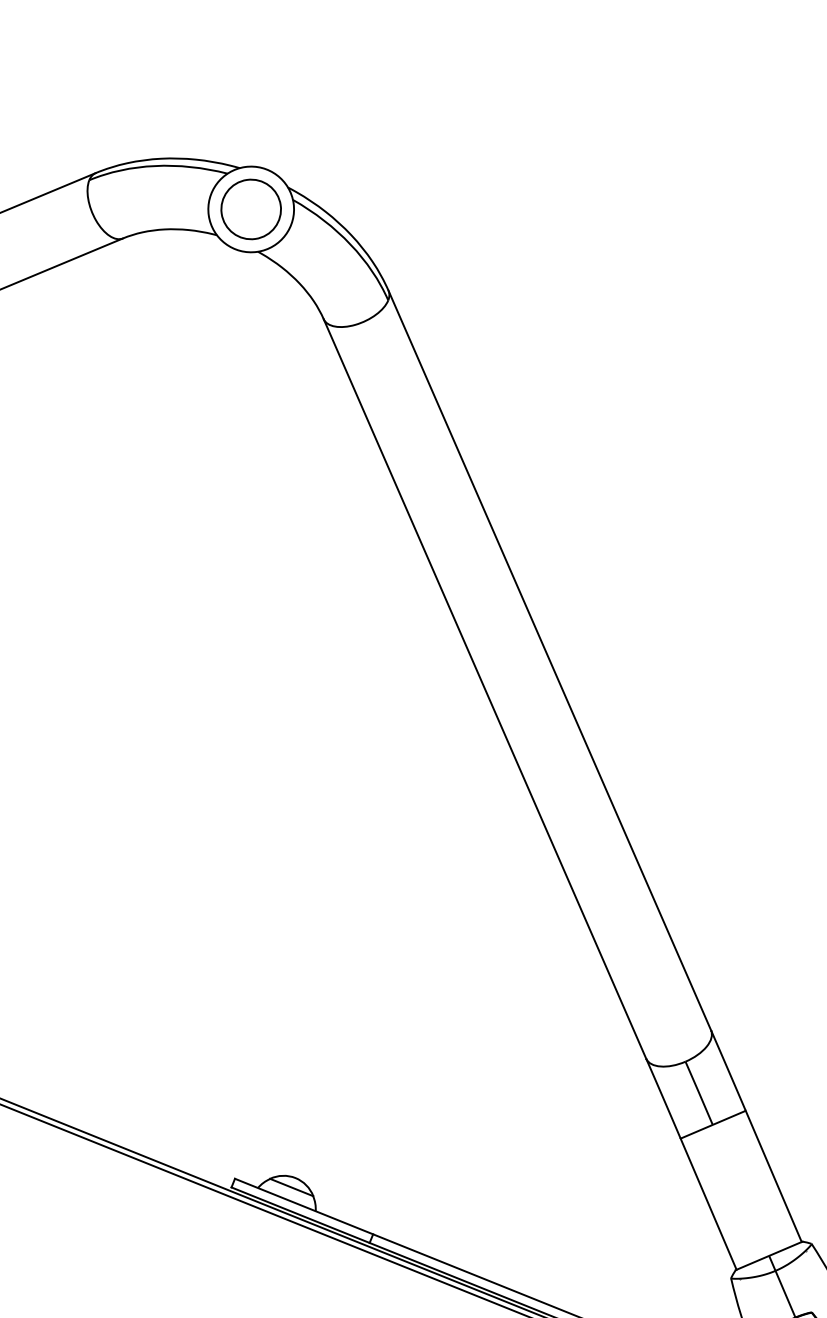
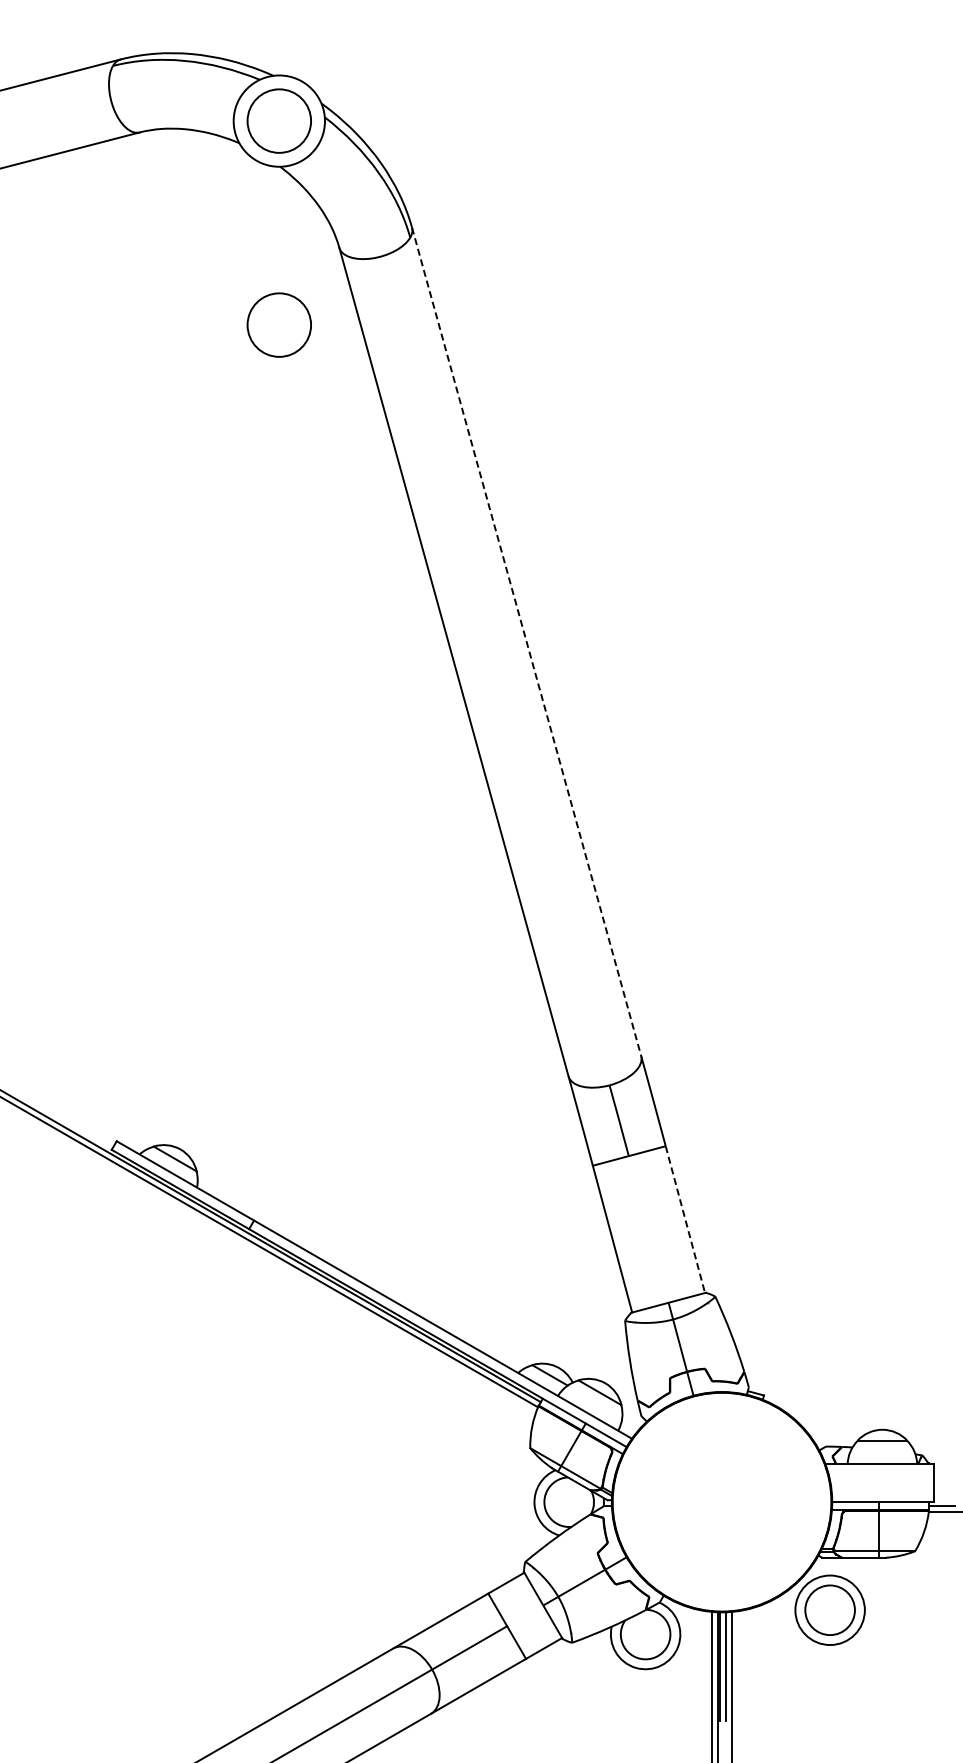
circle: (277, 398) -> (278, 324), added
line: (549, 660) -> (526, 641), solid -> dashed
line: (773, 1176) -> (685, 1219), solid -> dashed

